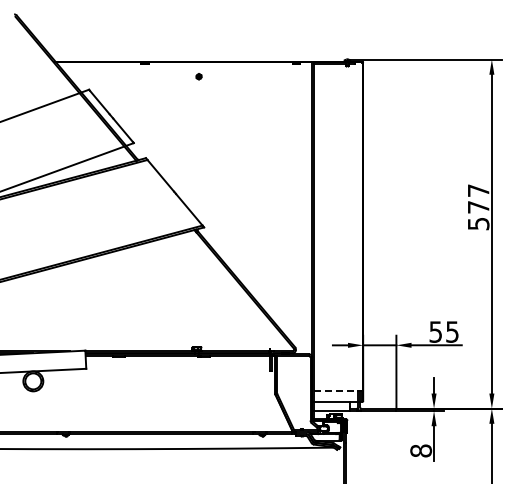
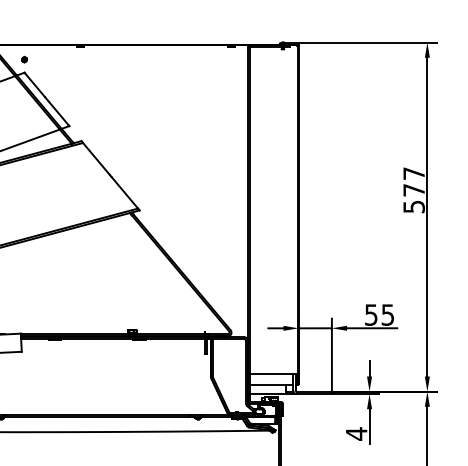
part: (198, 76) -> (24, 59), moved
line: (335, 390) -> (271, 373), dashed -> solid
text: (421, 450) -> (357, 433), 8 -> 4

